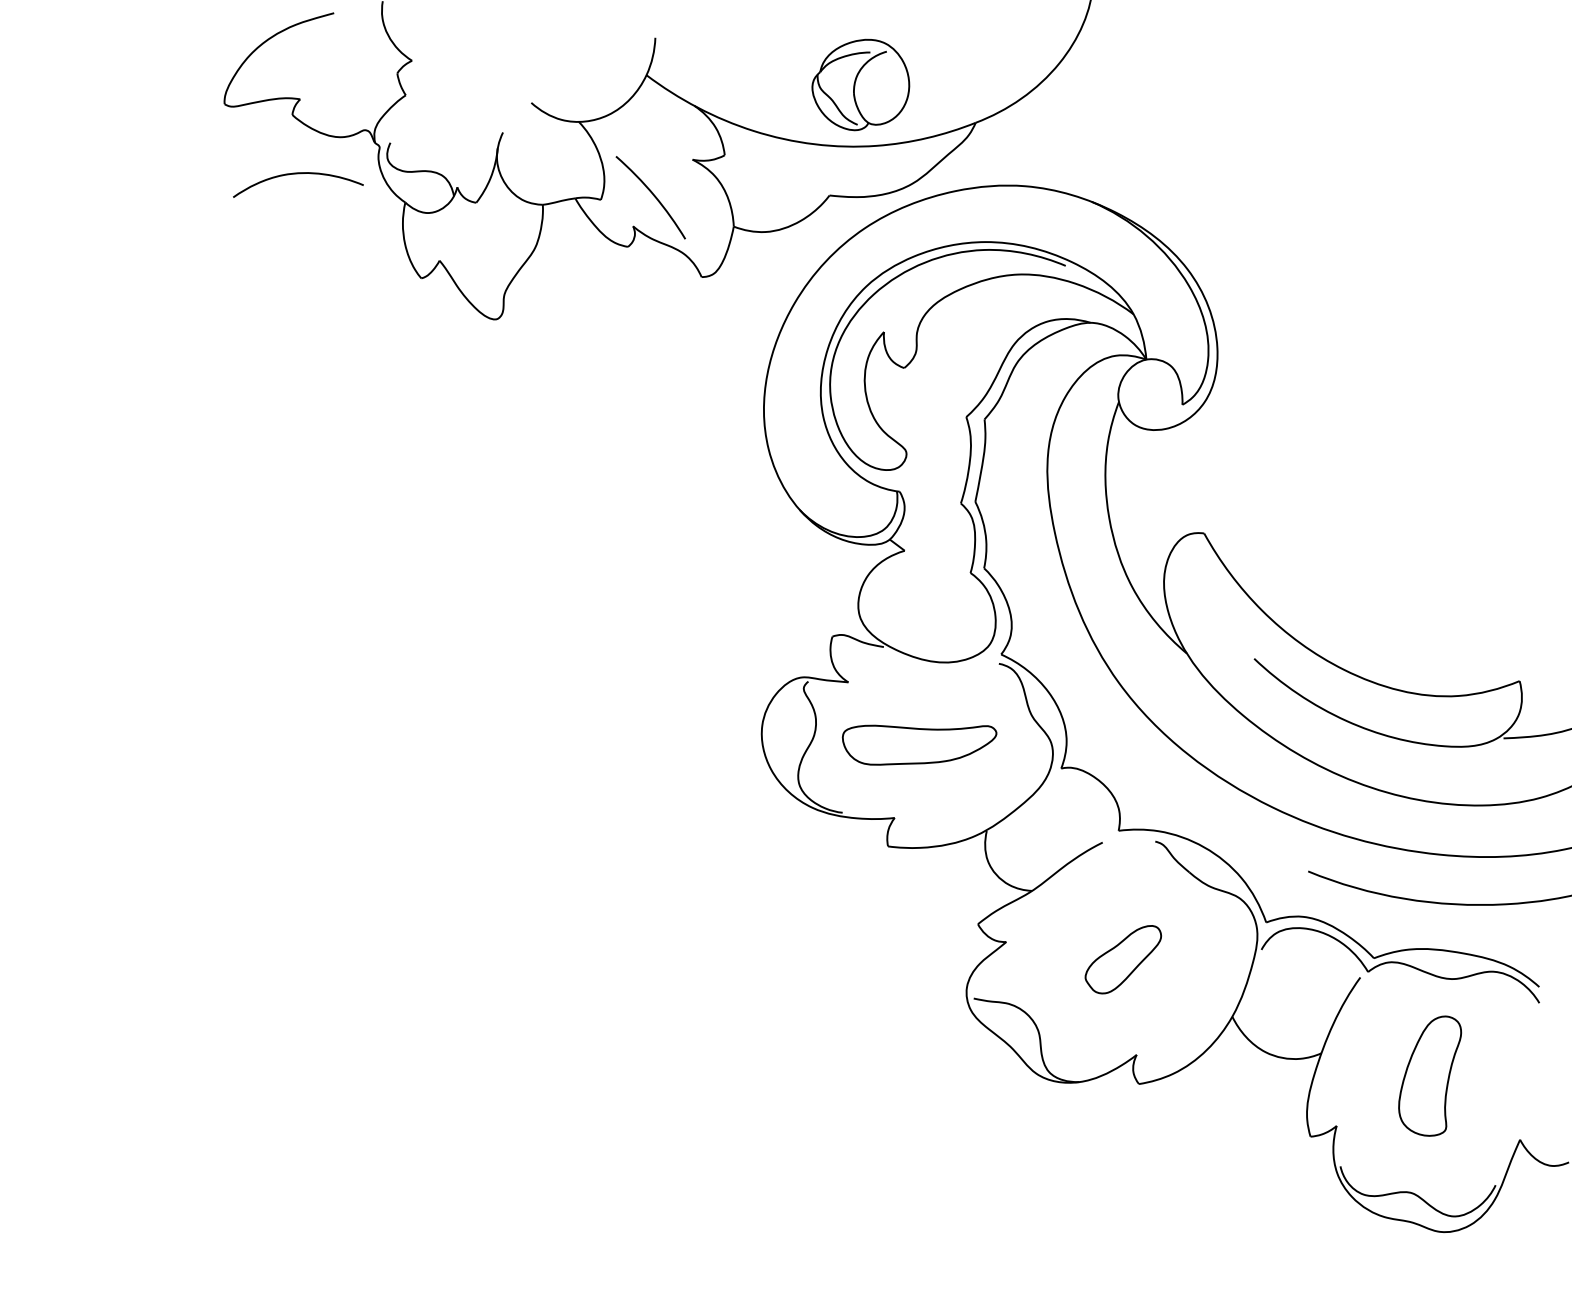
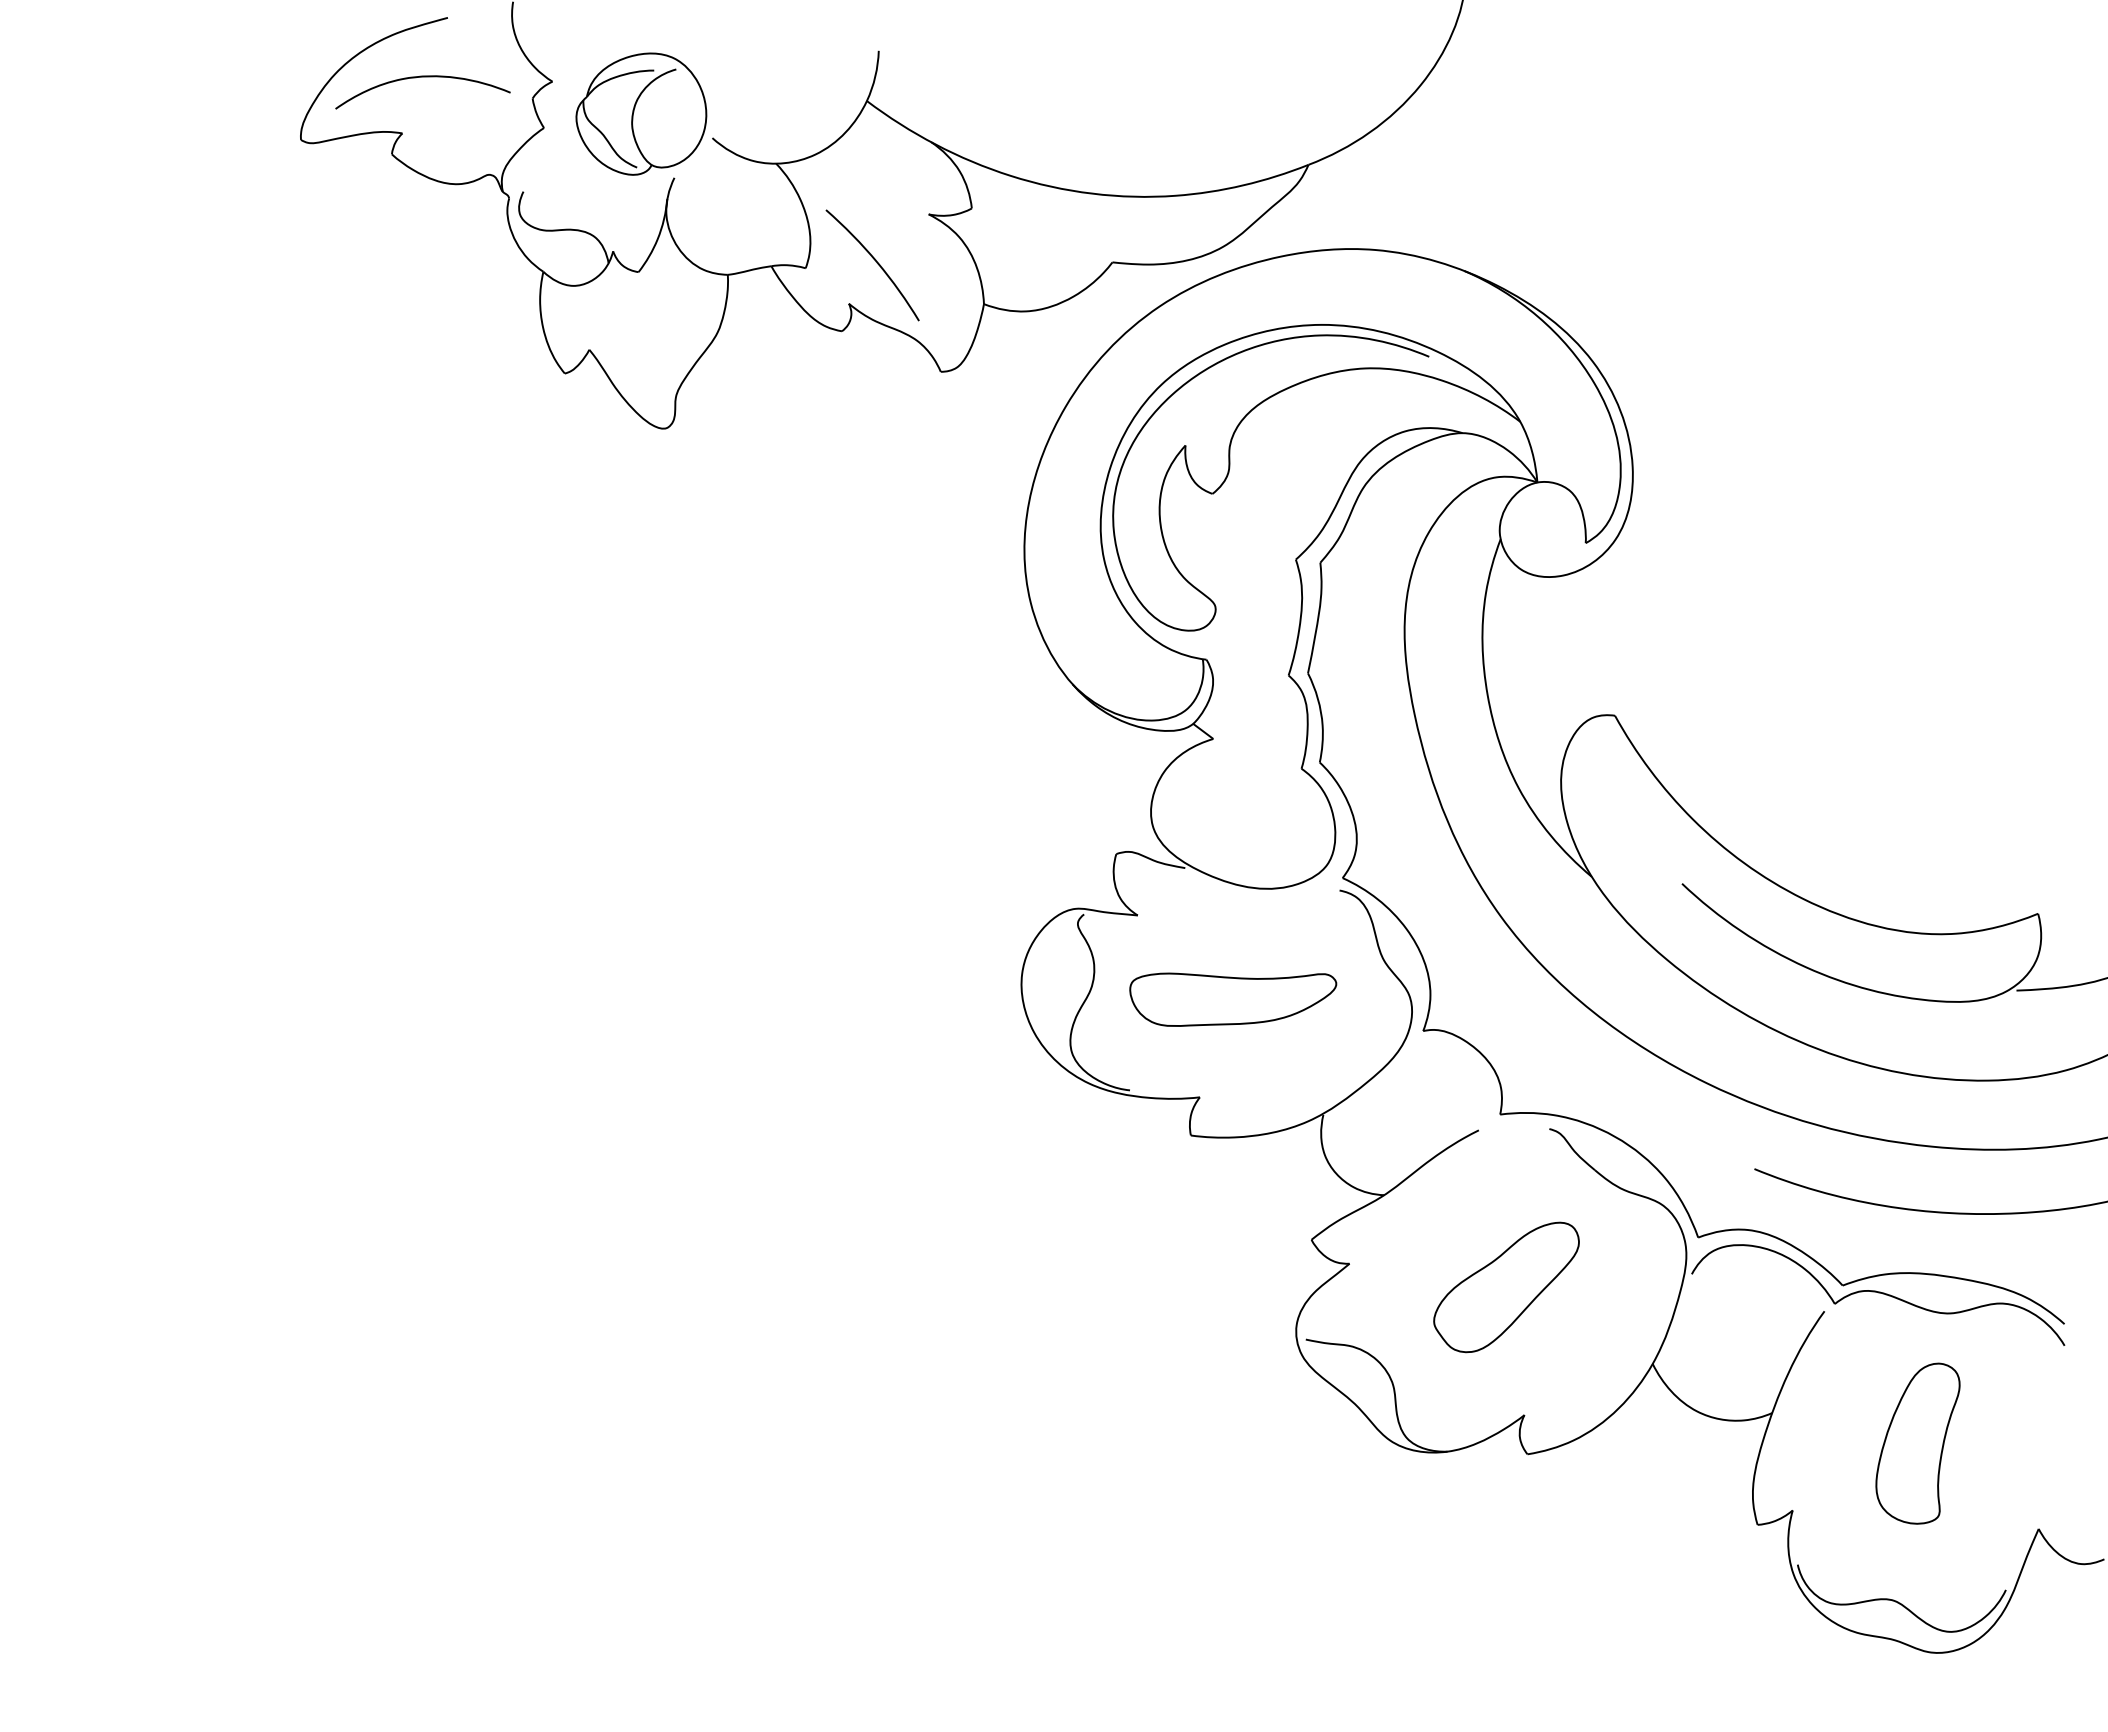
part: (860, 84) -> (641, 113), moved
curve: (298, 173) -> (422, 77), moved
part: (1123, 959) -> (1506, 1287), size x1.43

